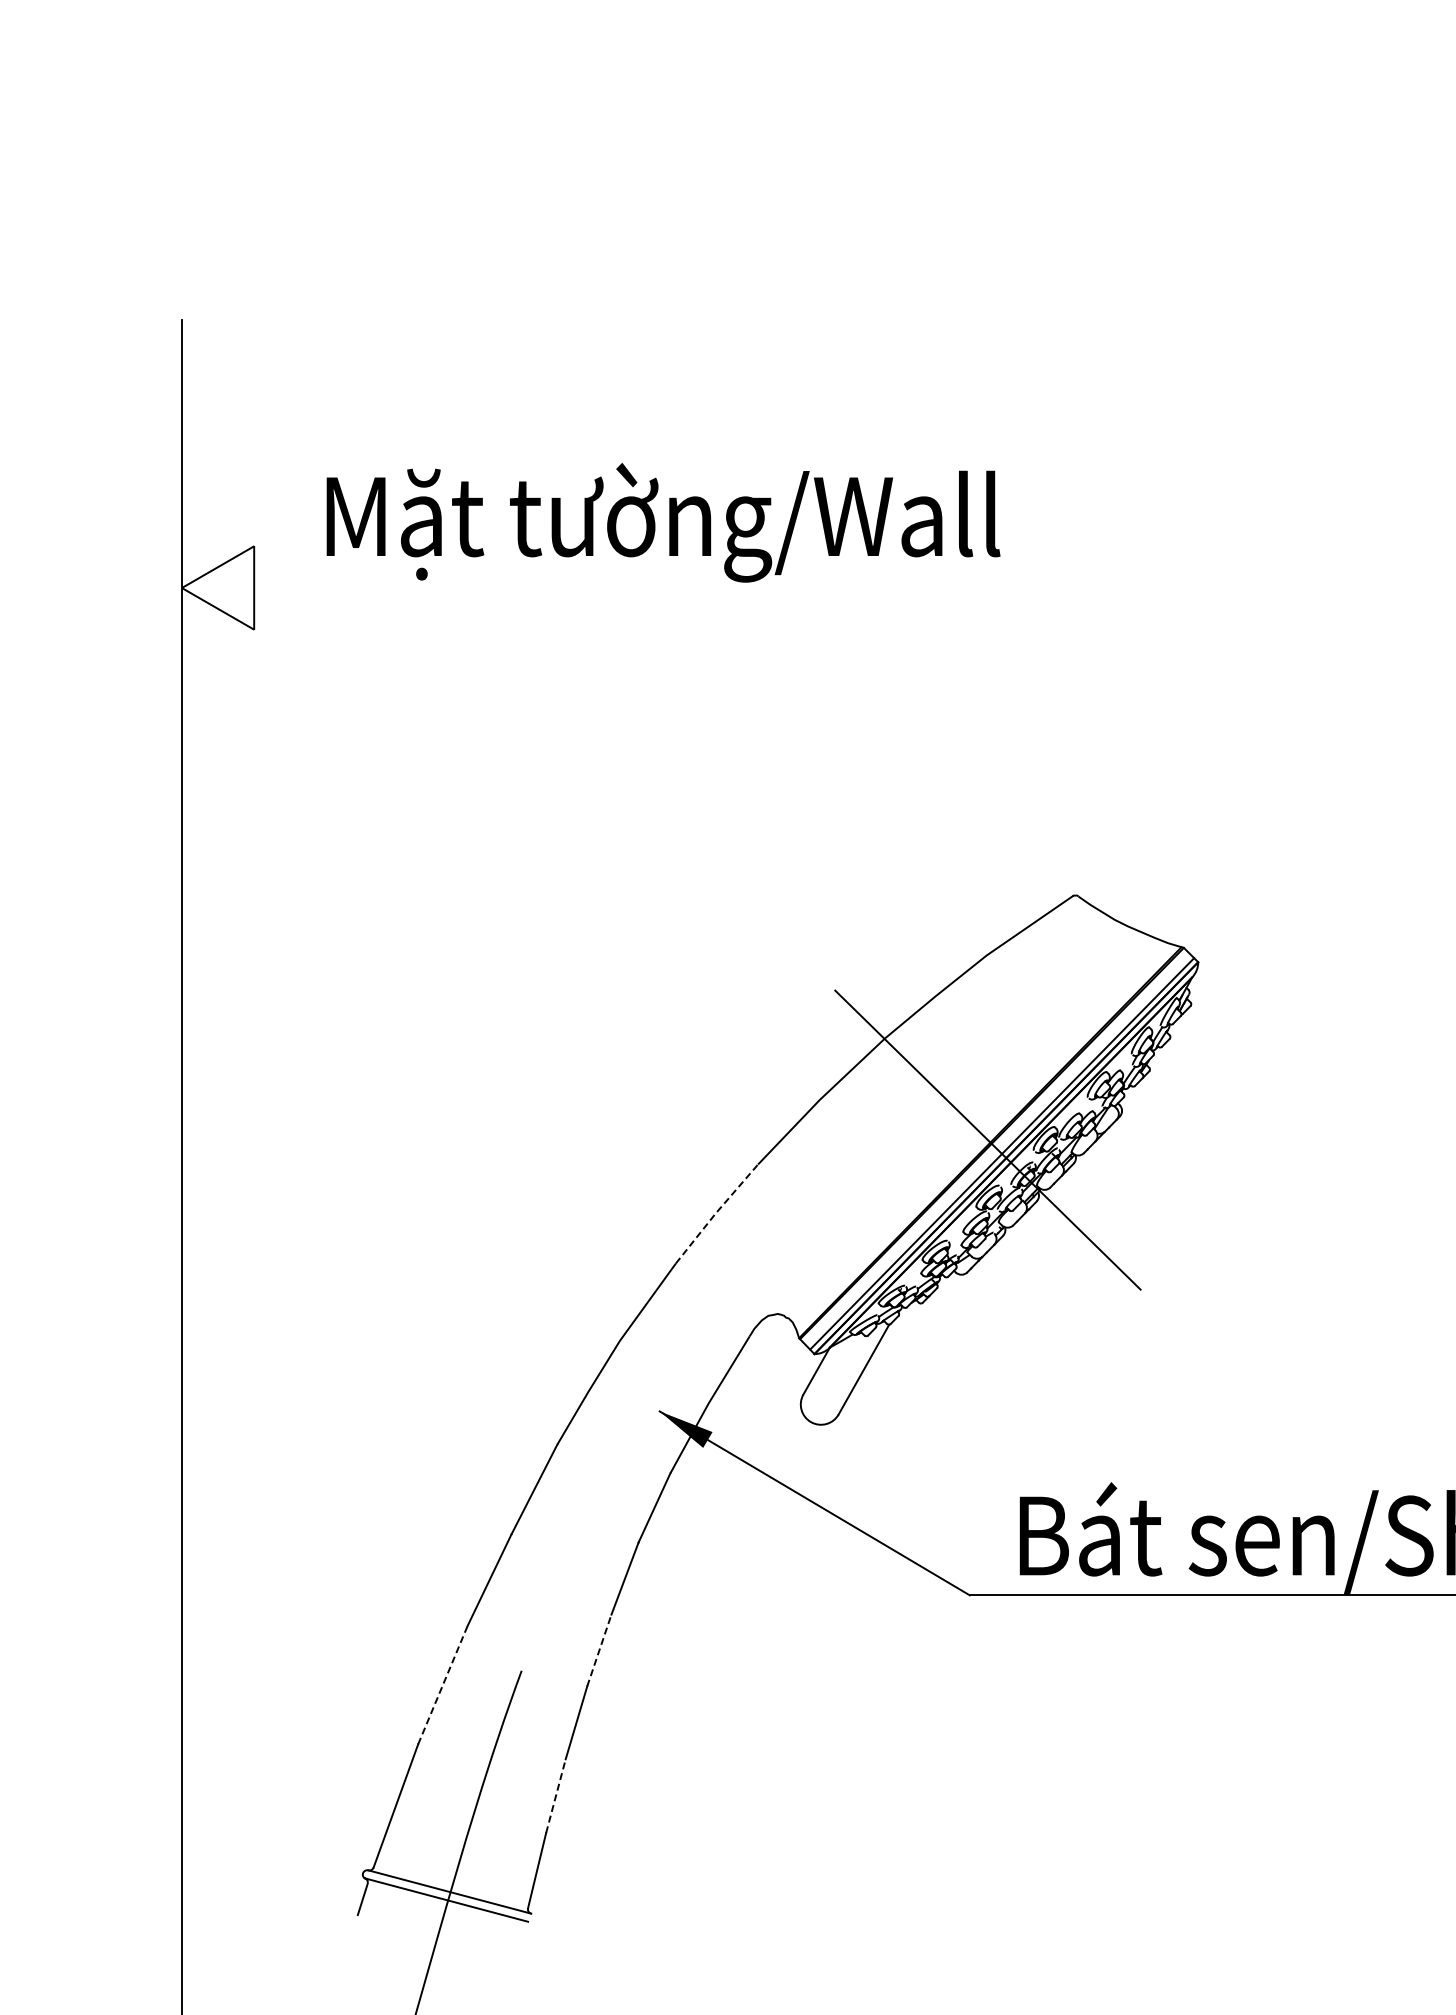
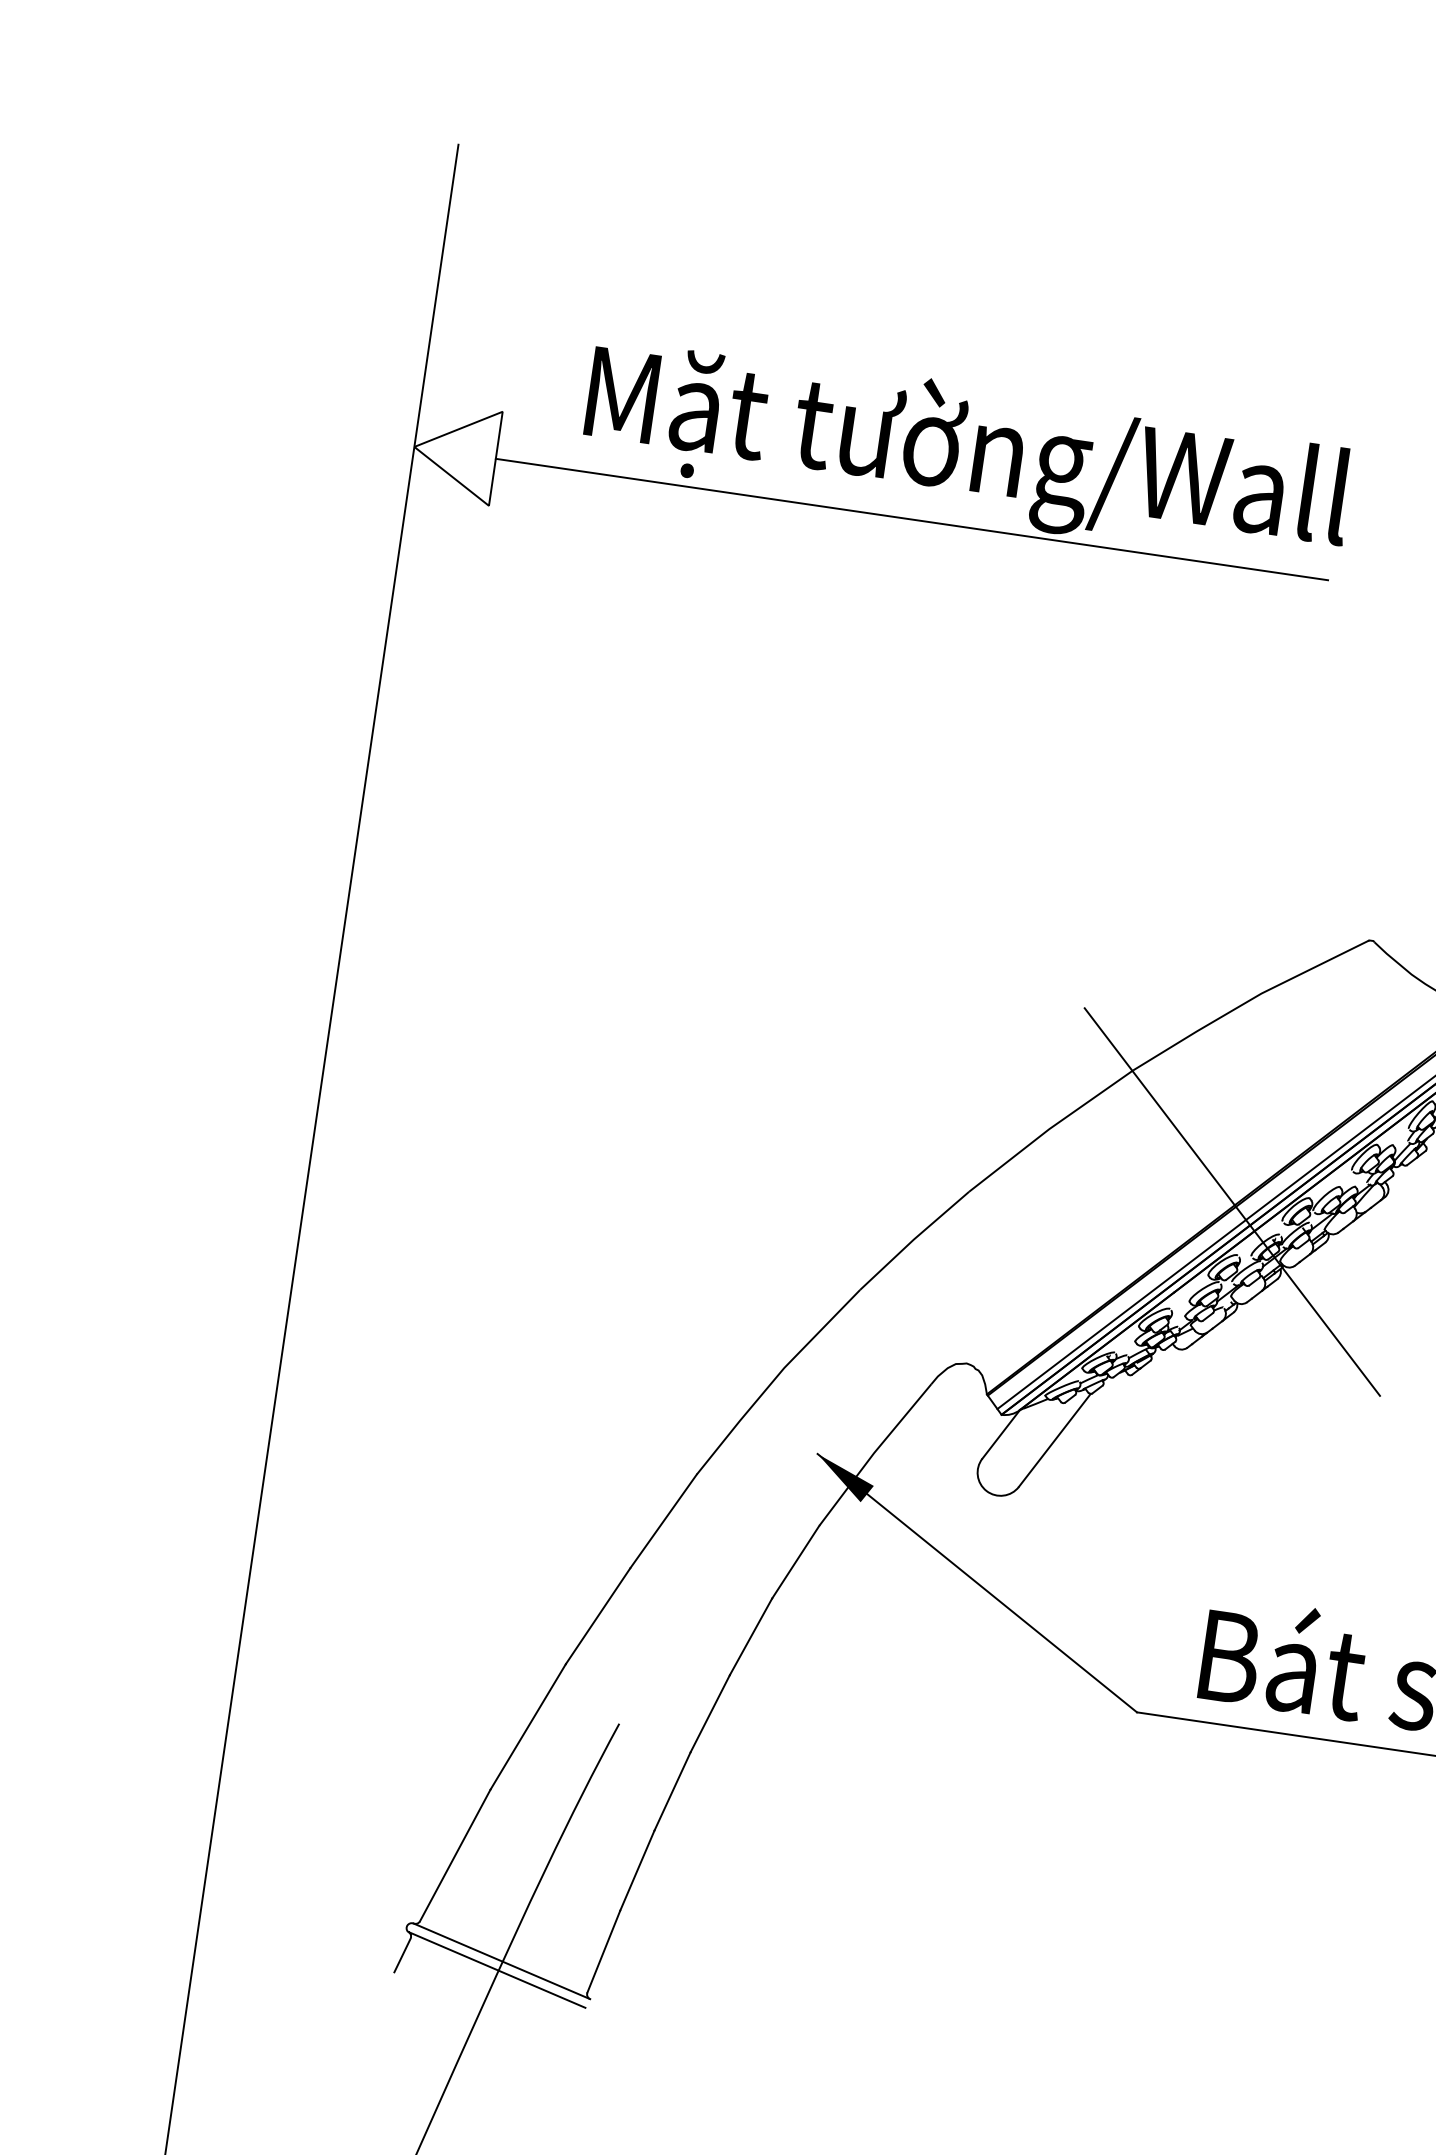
line: (623, 588) -> (912, 520), added
line: (716, 1213) -> (914, 1240), dashed -> solid
line: (599, 1650) -> (710, 1713), dashed -> solid
line: (443, 1684) -> (528, 1726), dashed -> solid
line: (556, 1795) -> (638, 1870), dashed -> solid

